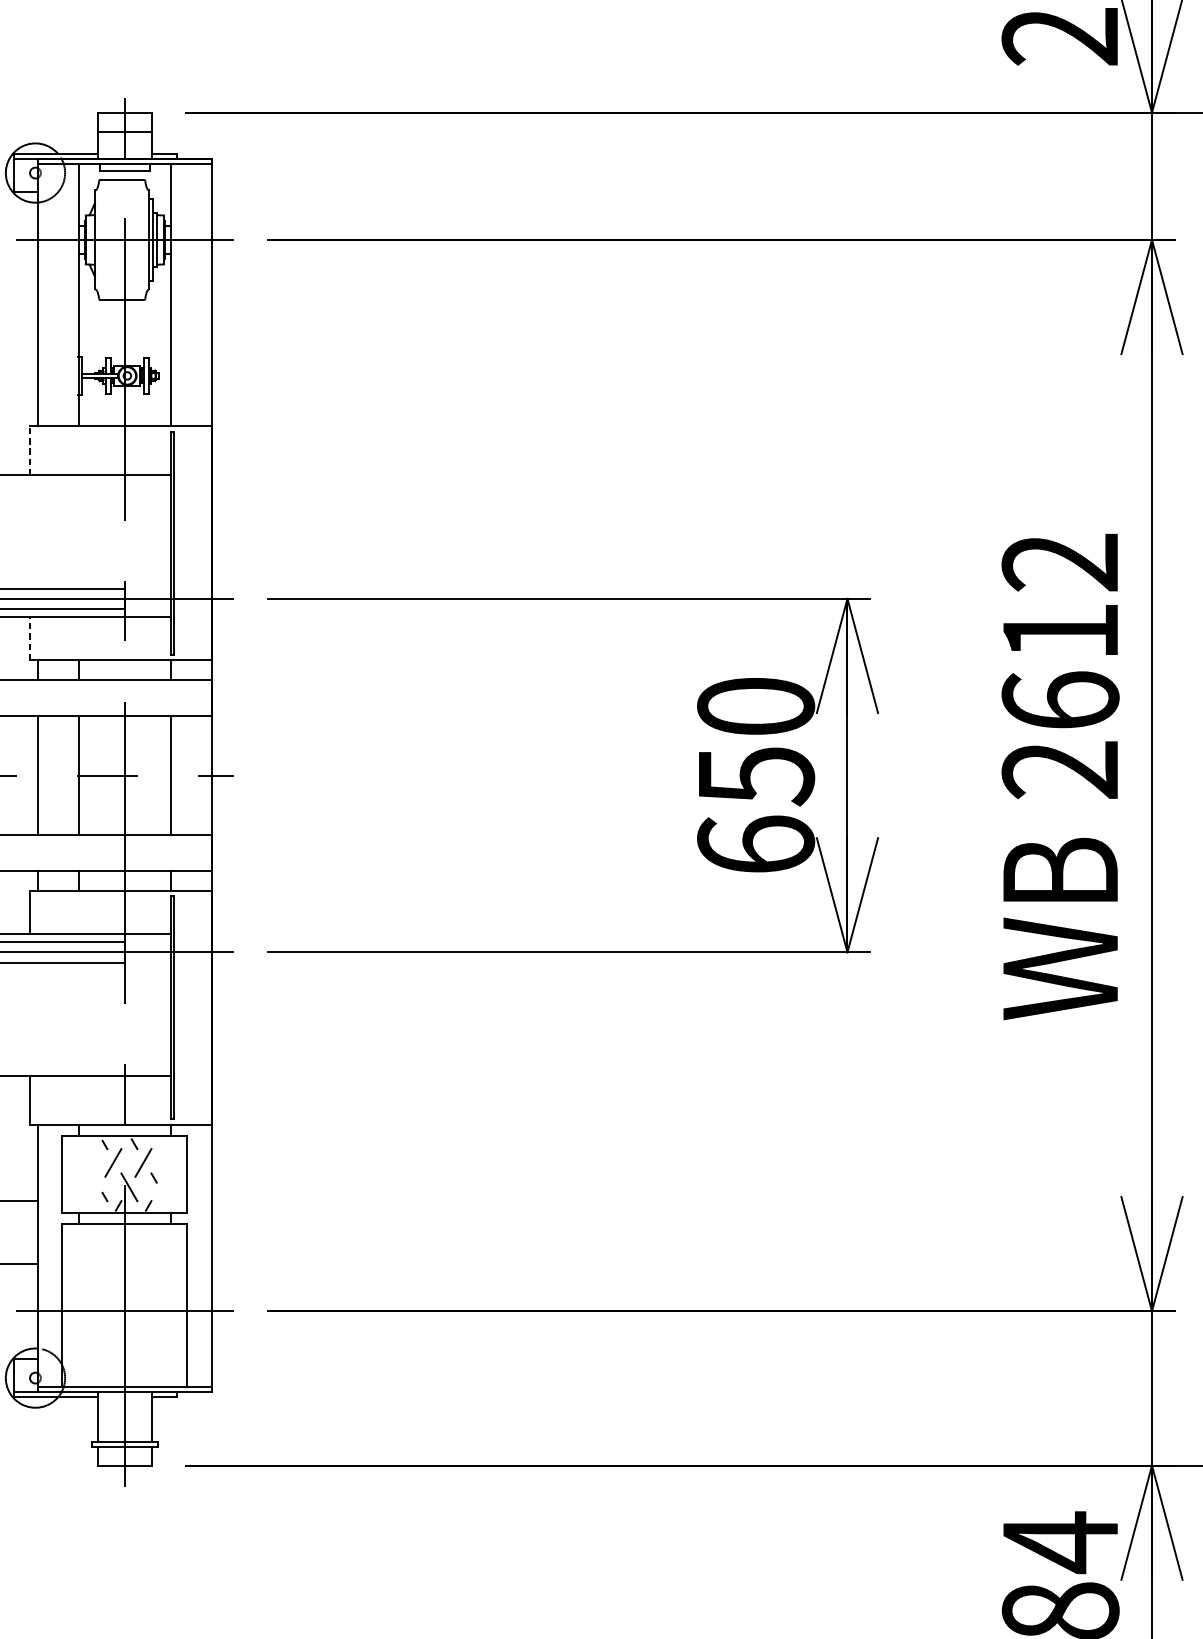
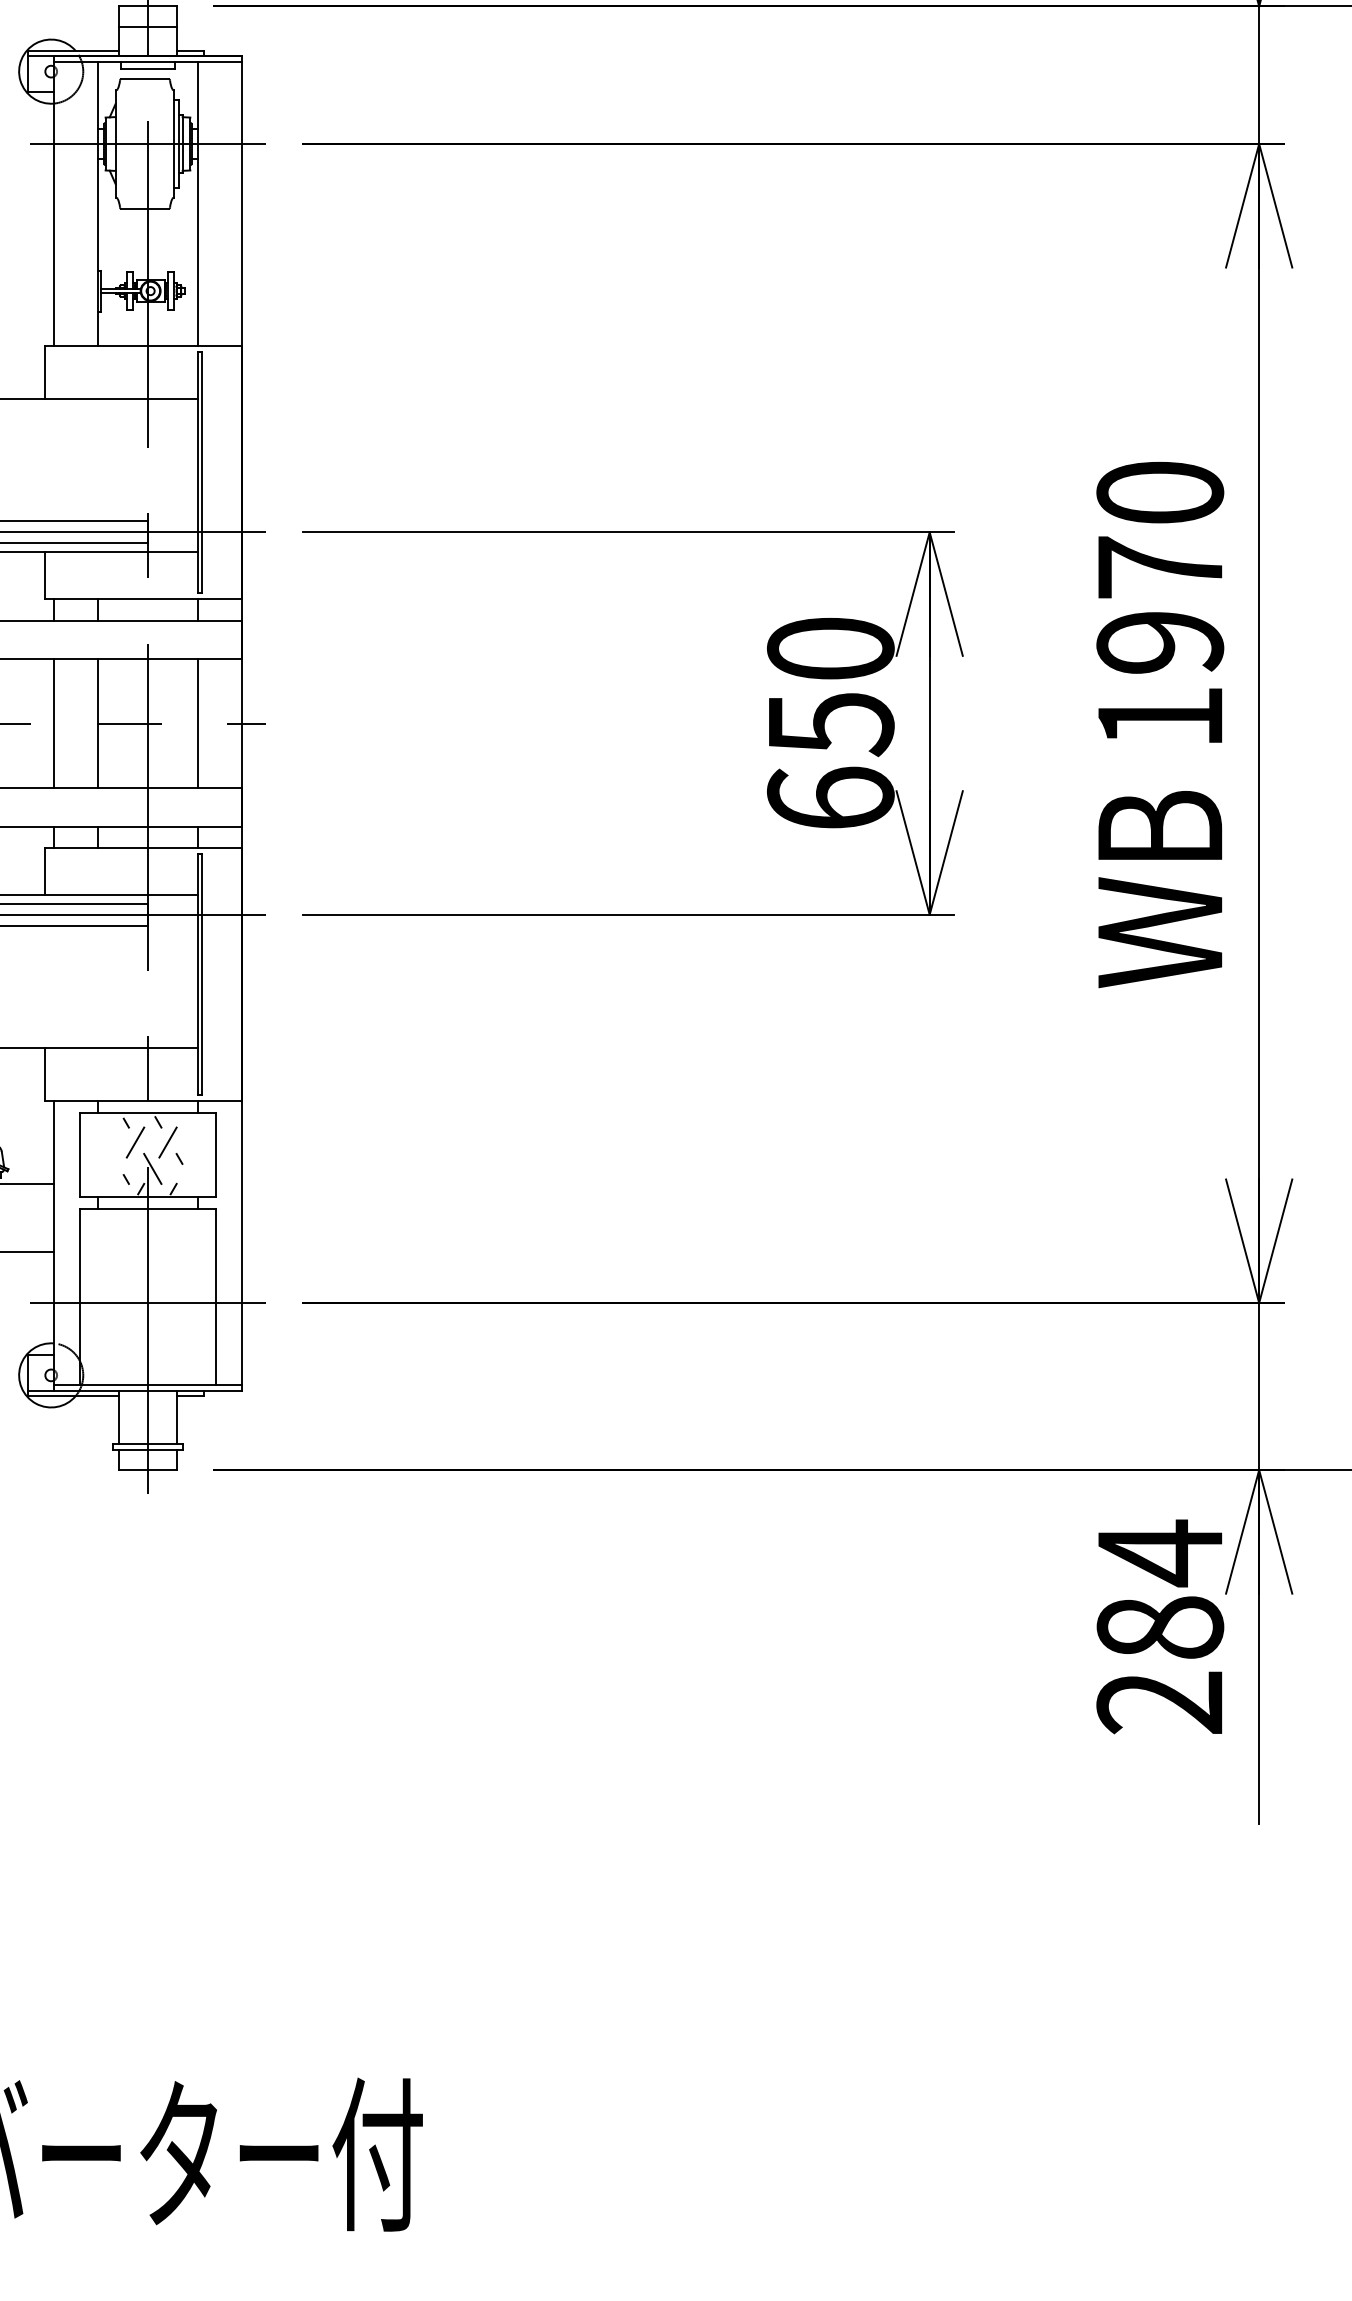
line: (30, 450) -> (45, 371), dashed -> solid
line: (30, 638) -> (45, 575), dashed -> solid
text: (1060, 665) -> (1160, 604), 2612 -> 1970

